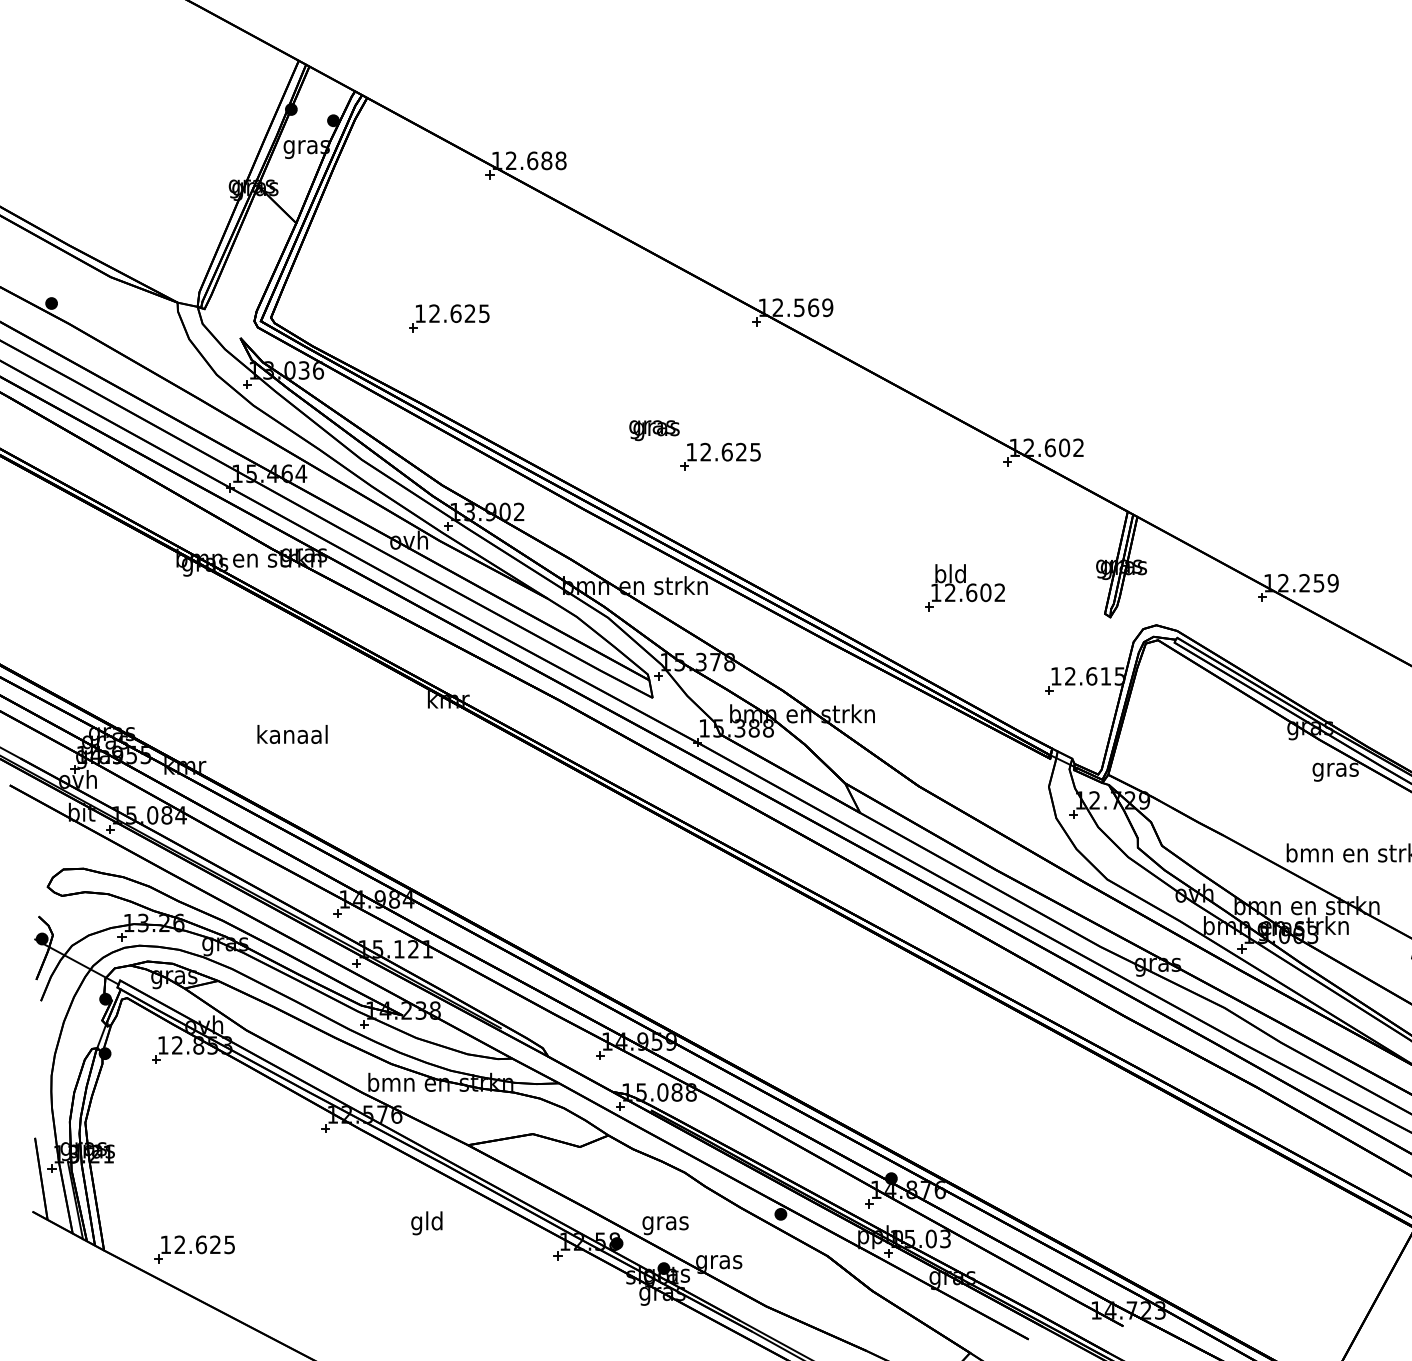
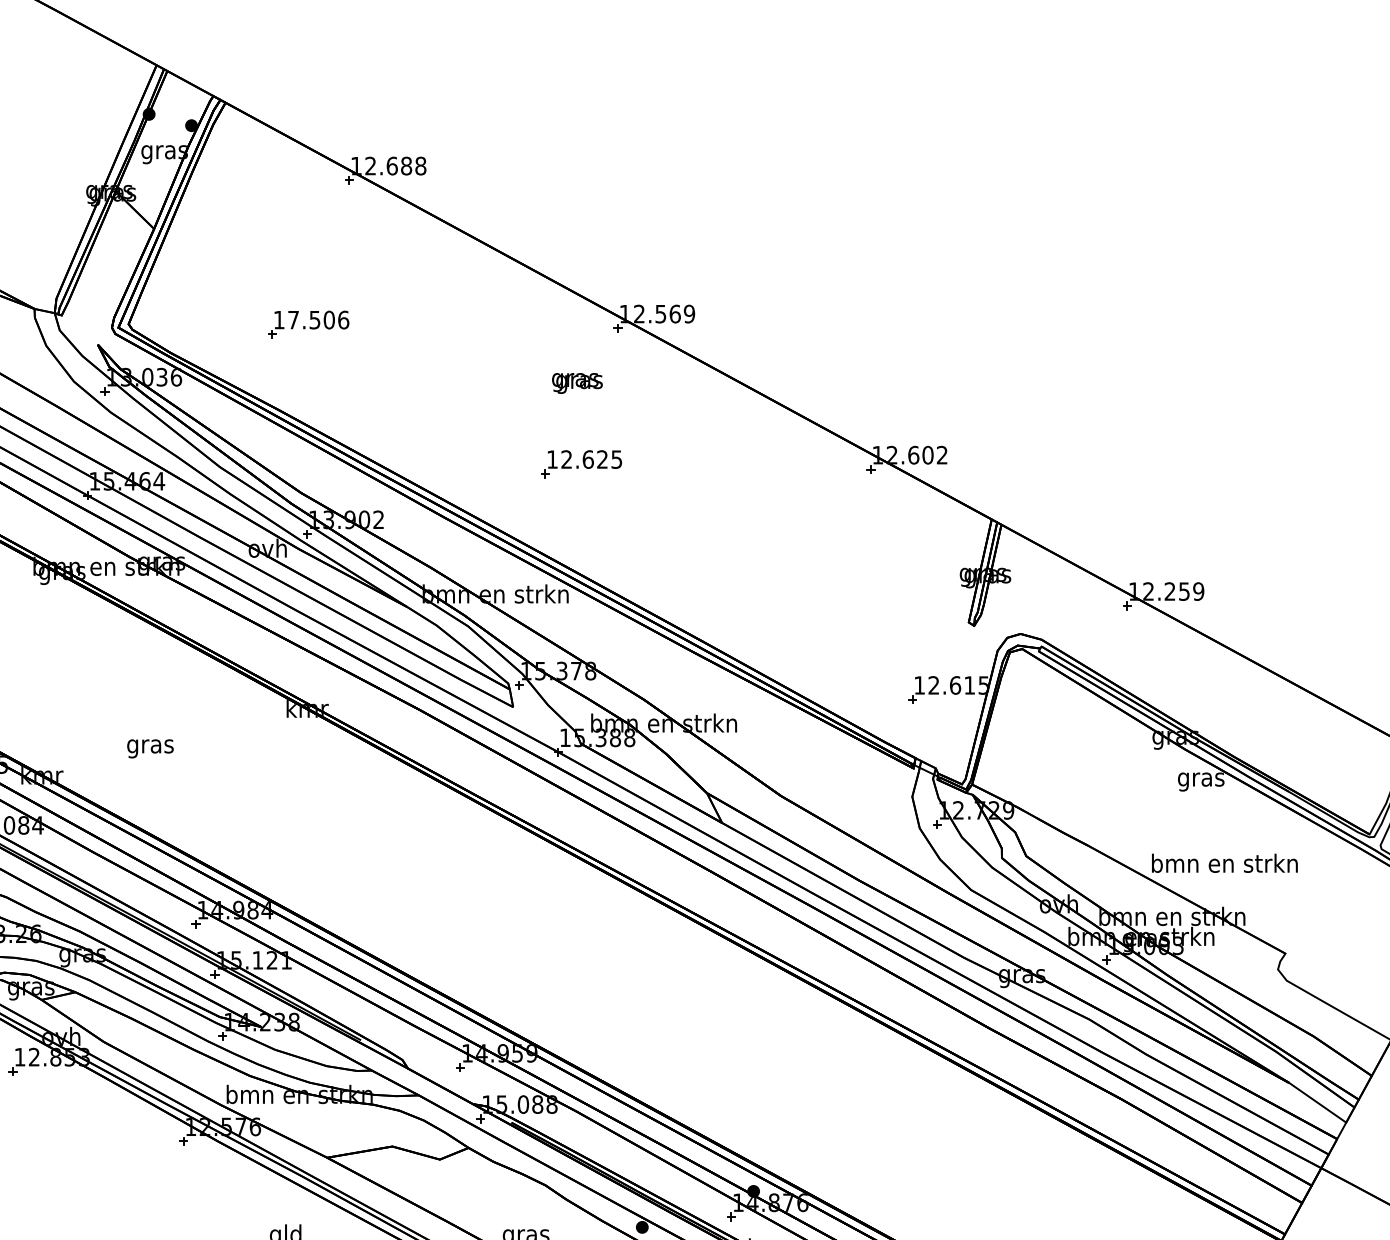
text: (459, 313) -> (318, 319), 12.625 -> 17.506
text: (654, 430) -> (577, 383), moved
part: (964, 587) -> (827, 595), removed
text: (292, 736) -> (150, 745), kanaal -> gras

